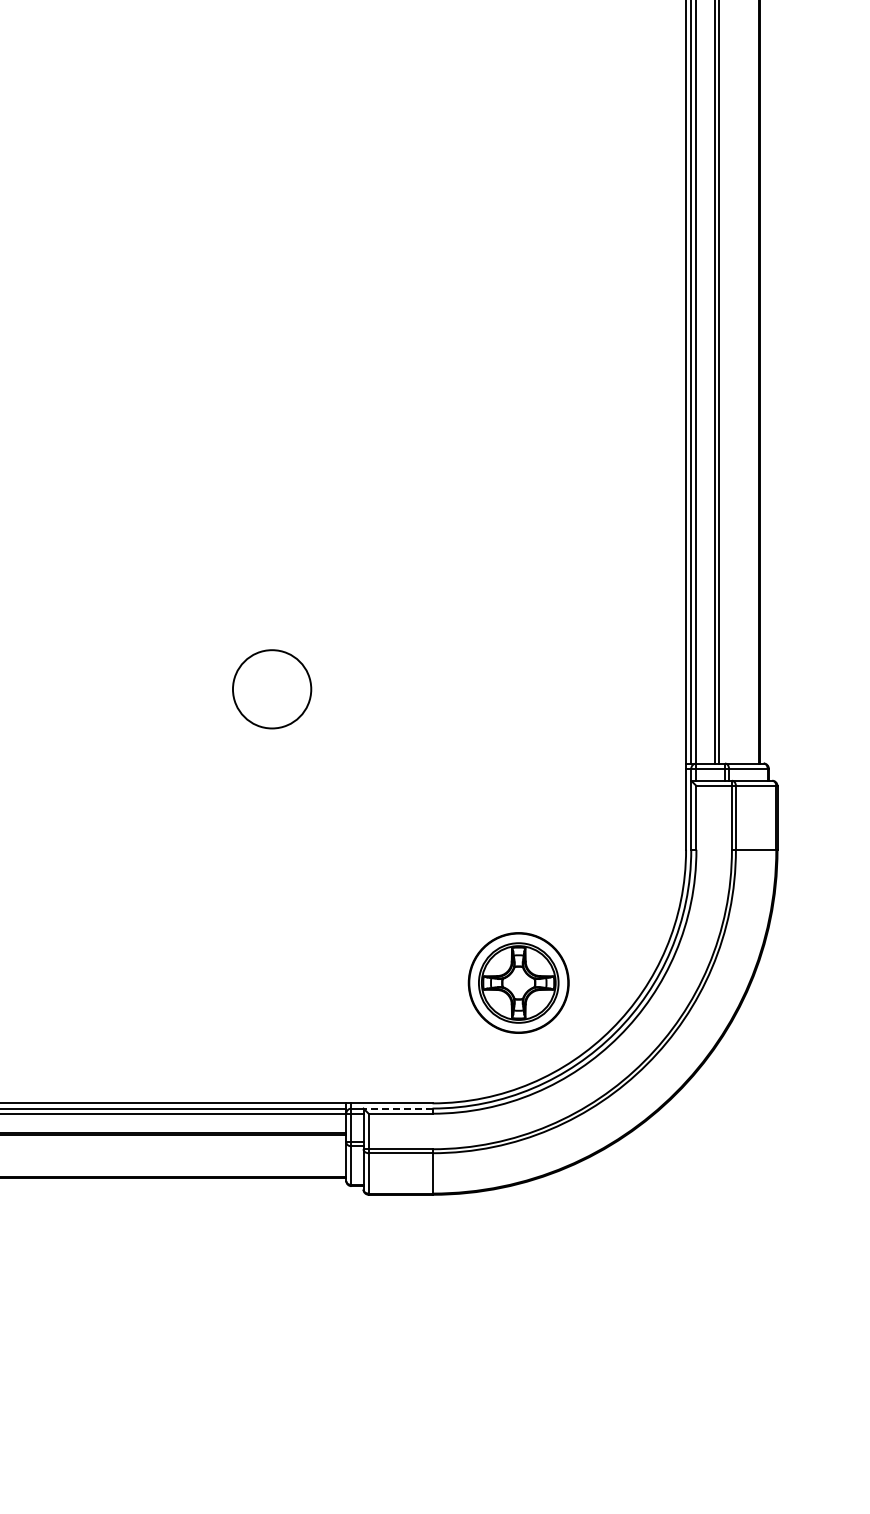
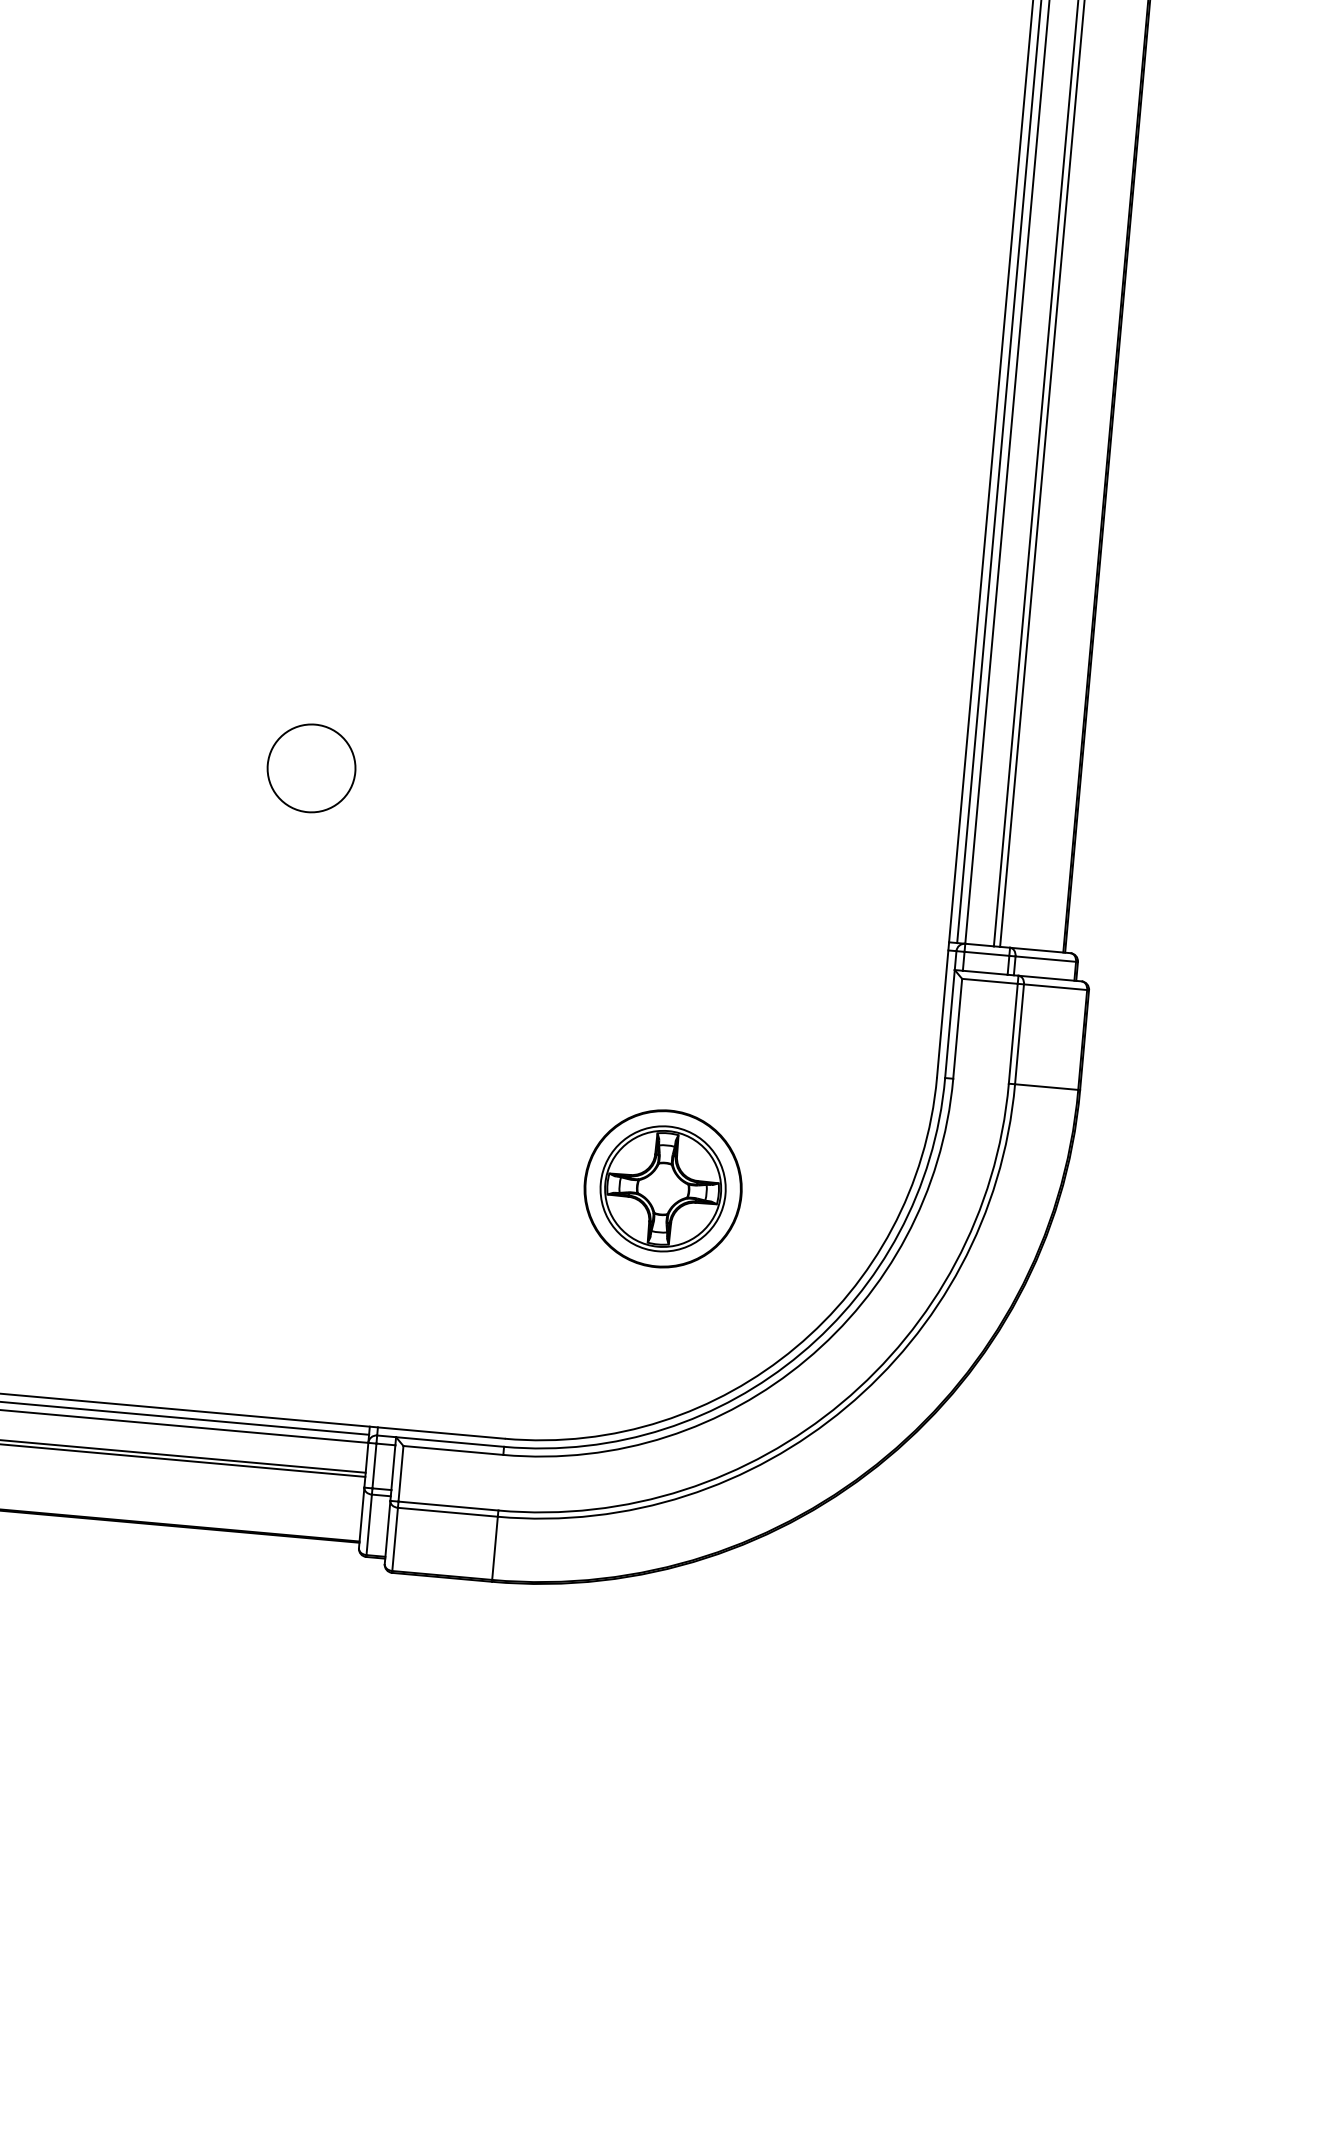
circle: (271, 689) -> (310, 768), size x0.71
part: (518, 982) -> (662, 1188), moved
line: (397, 1108) -> (449, 1441), dashed -> solid

